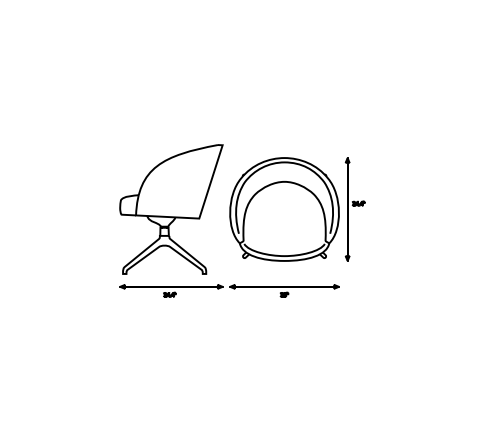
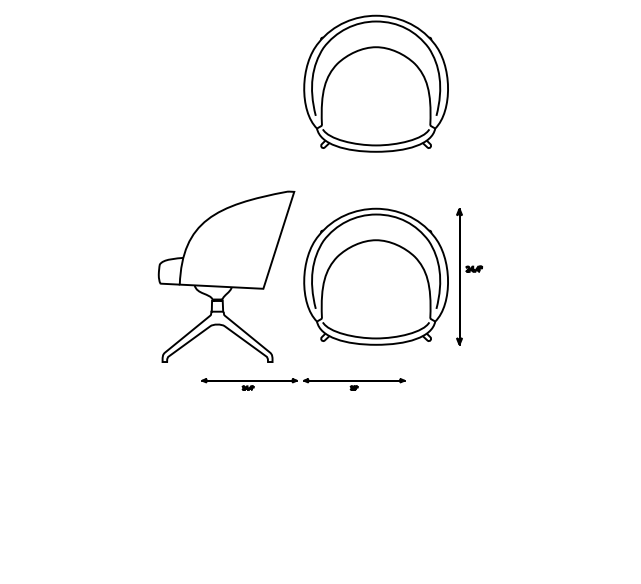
part: (284, 63) -> (376, 83), added
part: (229, 290) -> (303, 383), size x0.7

